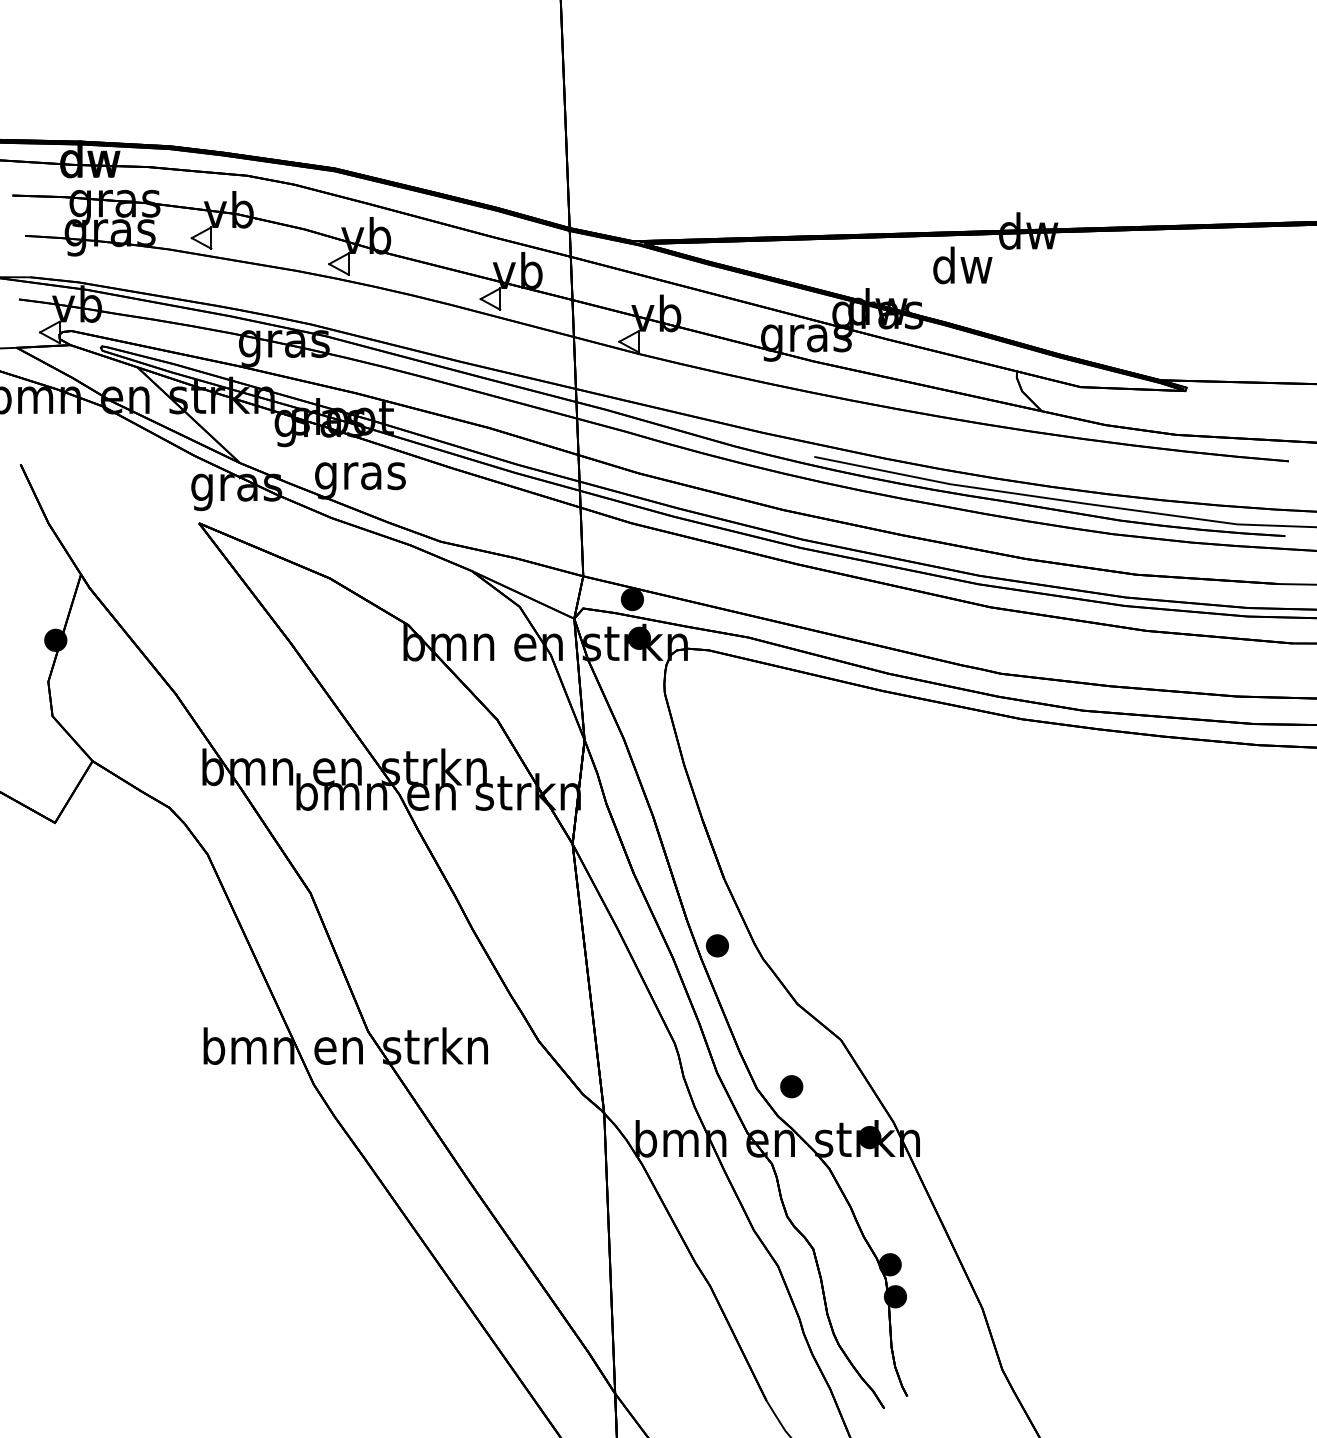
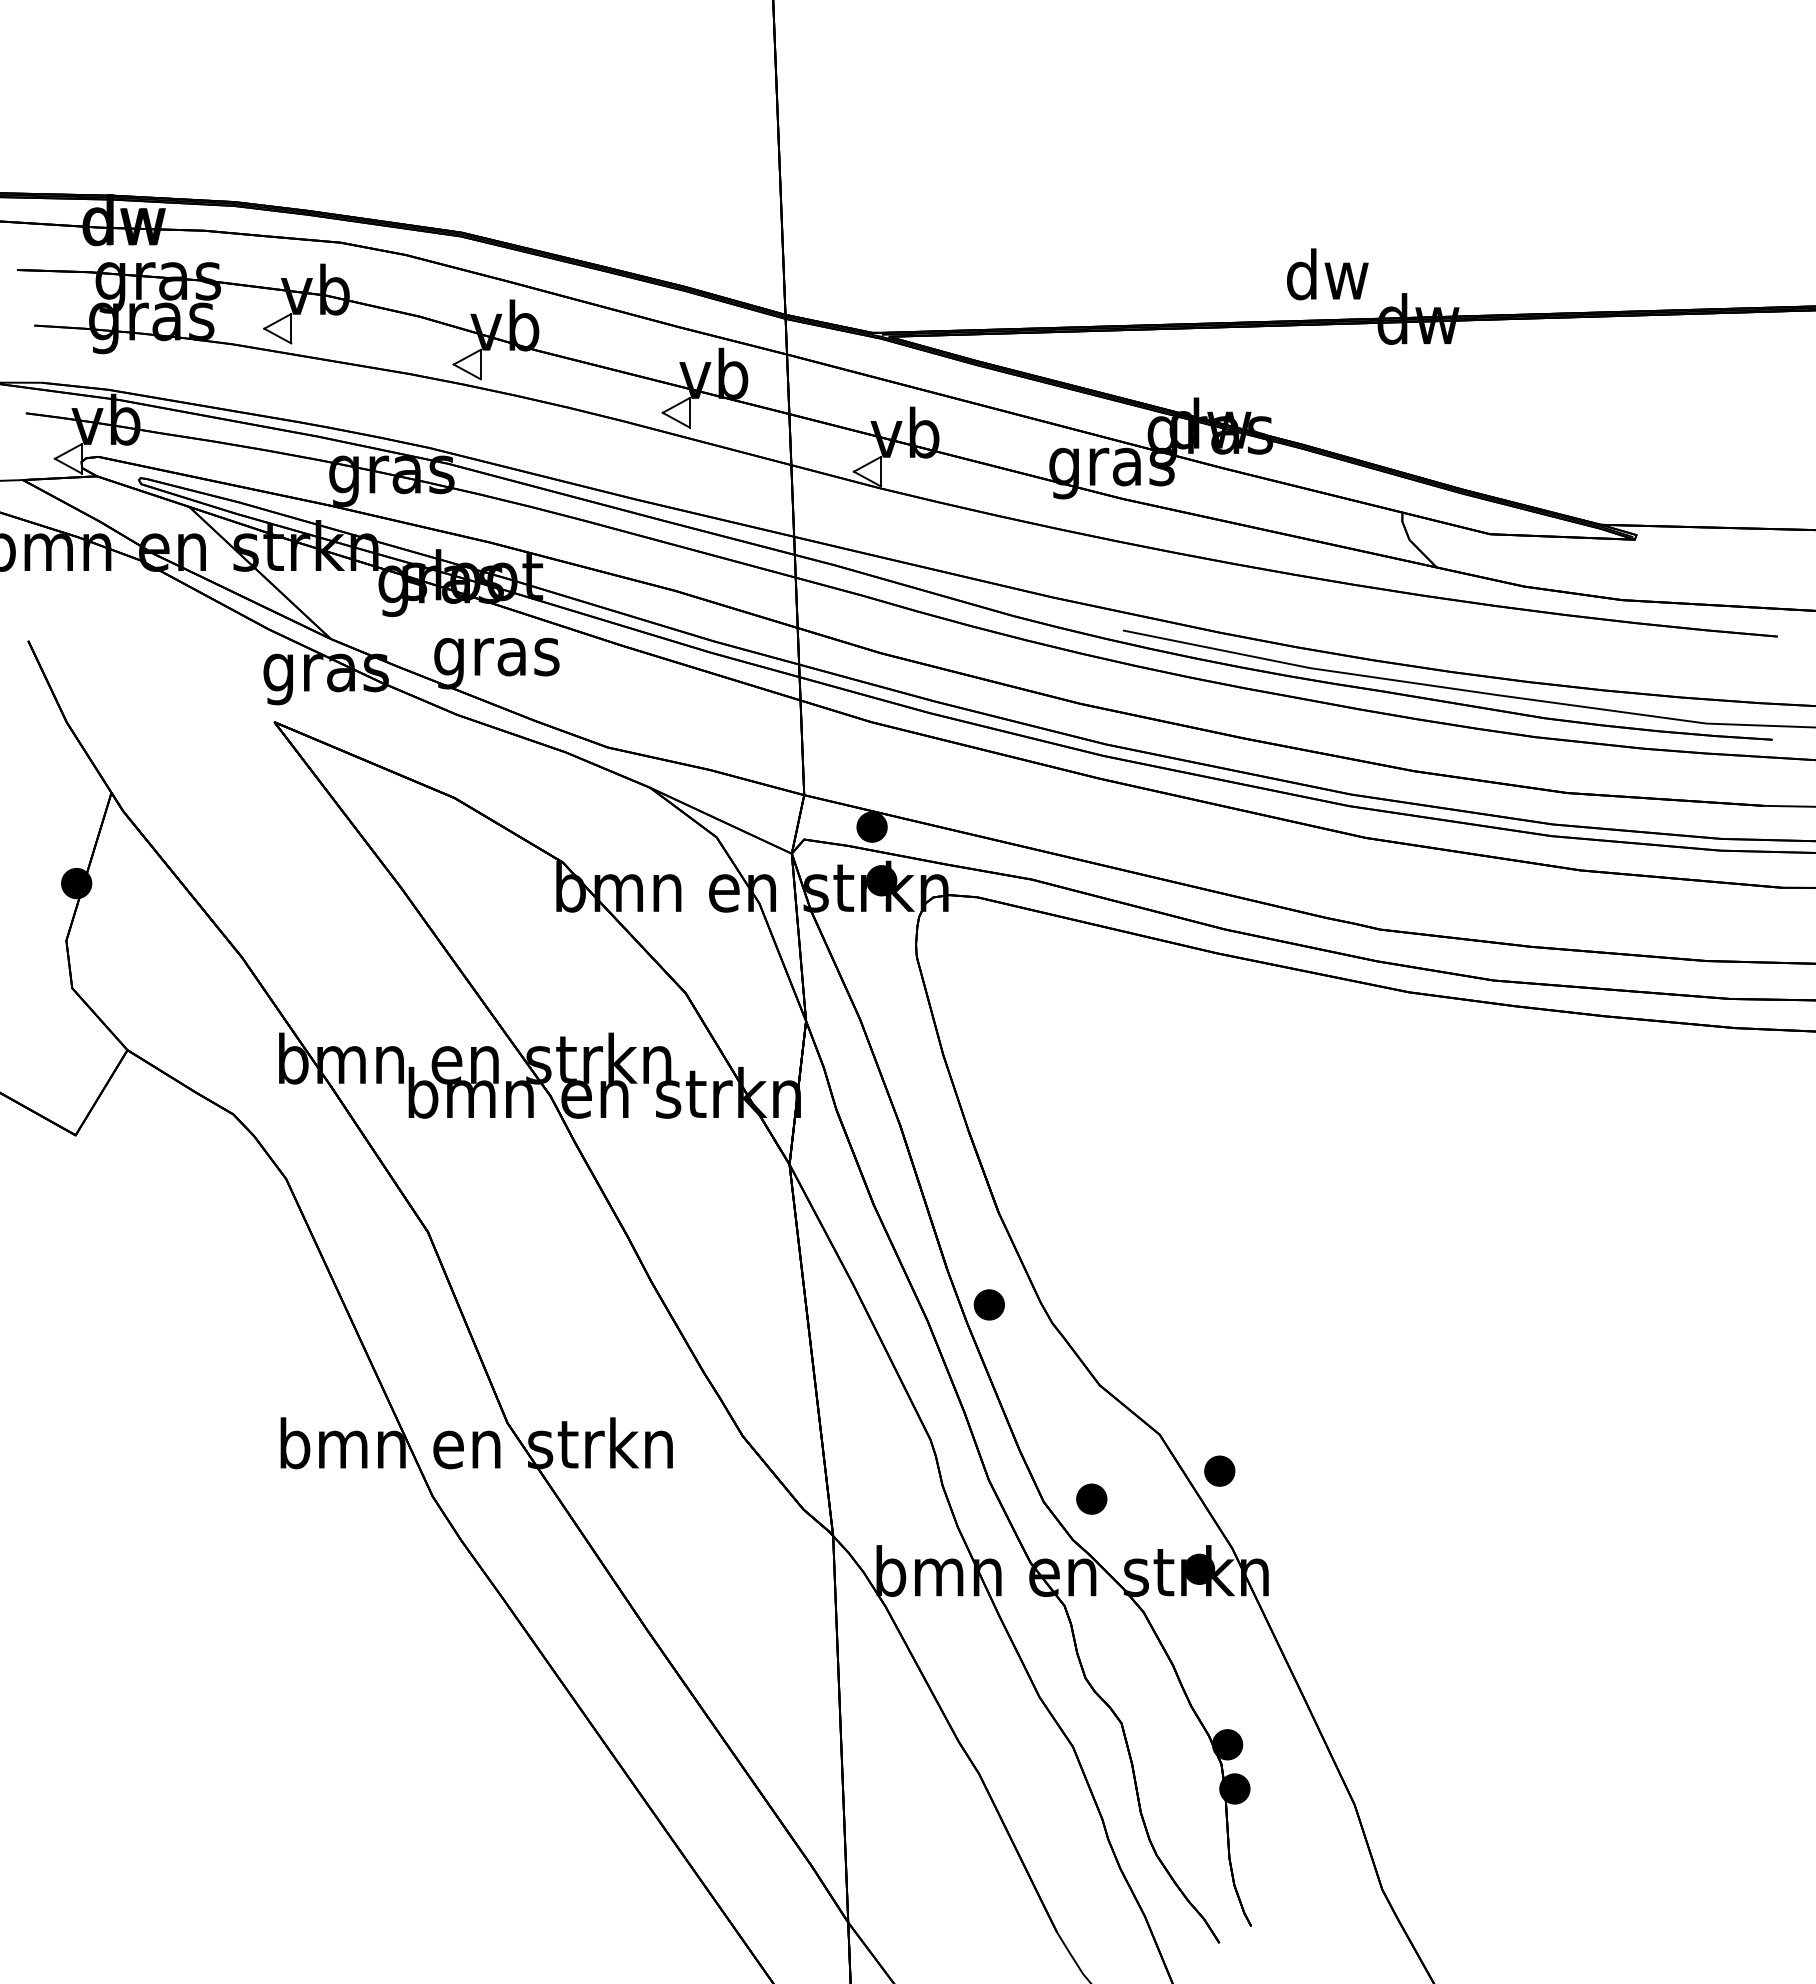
text: (962, 265) -> (1327, 274), moved
part: (884, 1065) -> (1219, 1470), added

